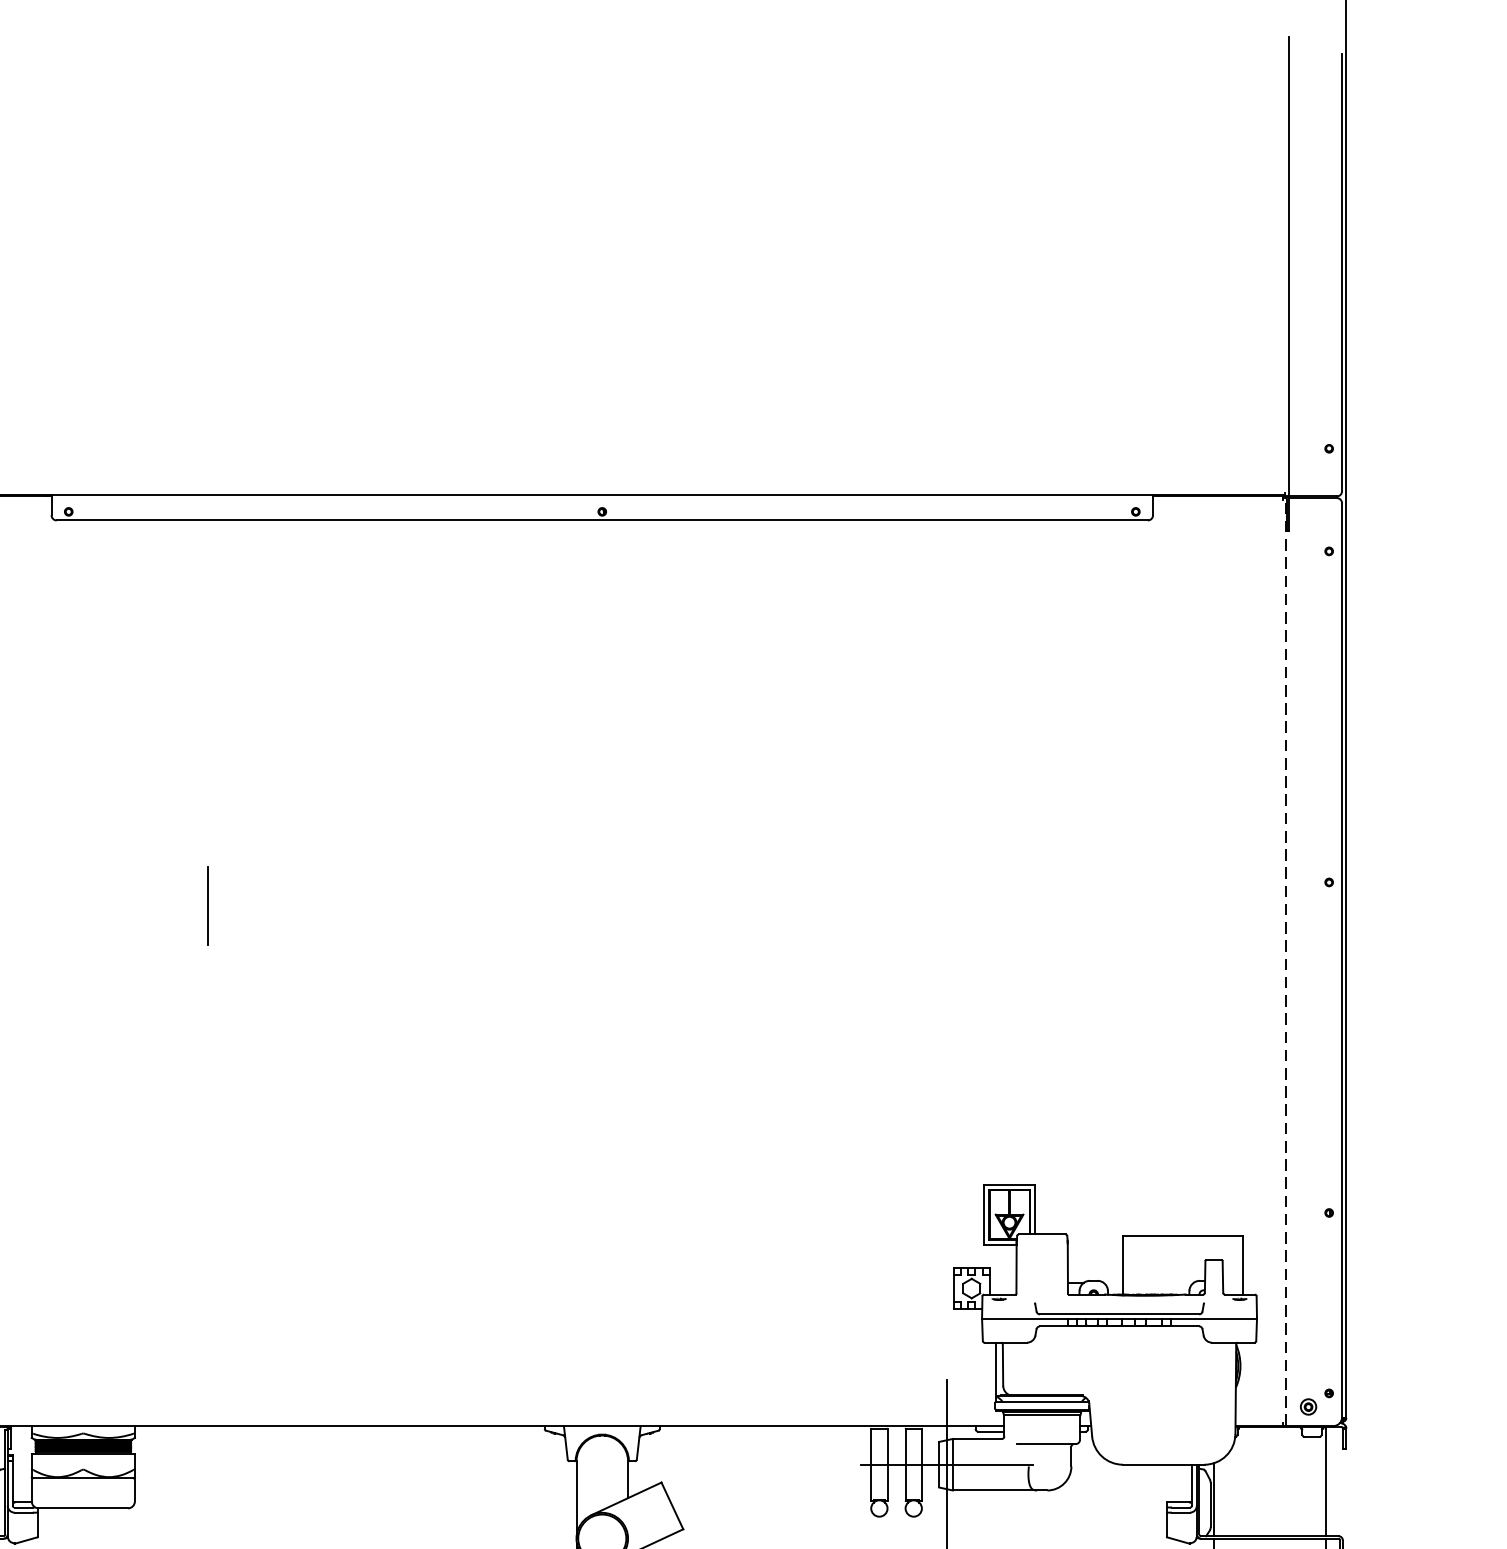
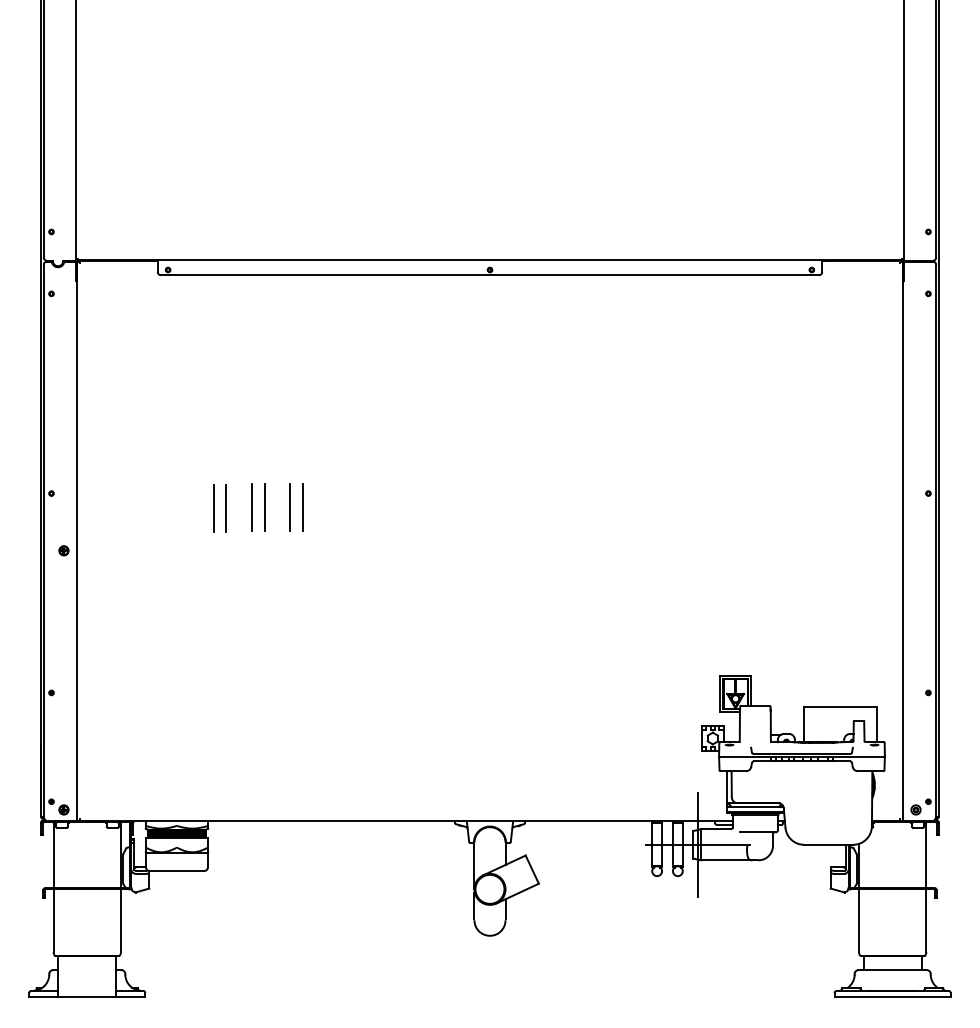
line: (143, 905) -> (213, 507), added
line: (165, 905) -> (226, 507), added
line: (228, 905) -> (264, 507), added
line: (271, 905) -> (290, 507), added
line: (291, 905) -> (302, 507), added
line: (1286, 961) -> (902, 541), dashed -> solid

